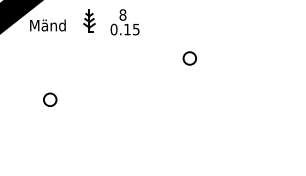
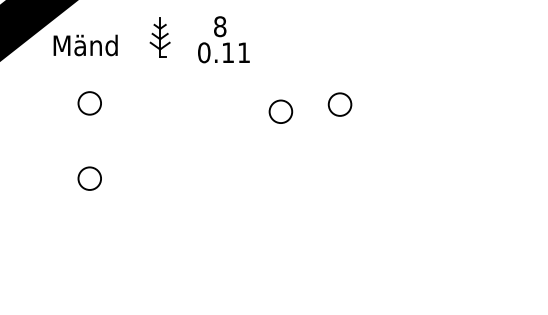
text: (136, 29) -> (244, 52), 0.15 -> 0.11
part: (50, 57) -> (90, 102), added
part: (156, 62) -> (280, 111), added

